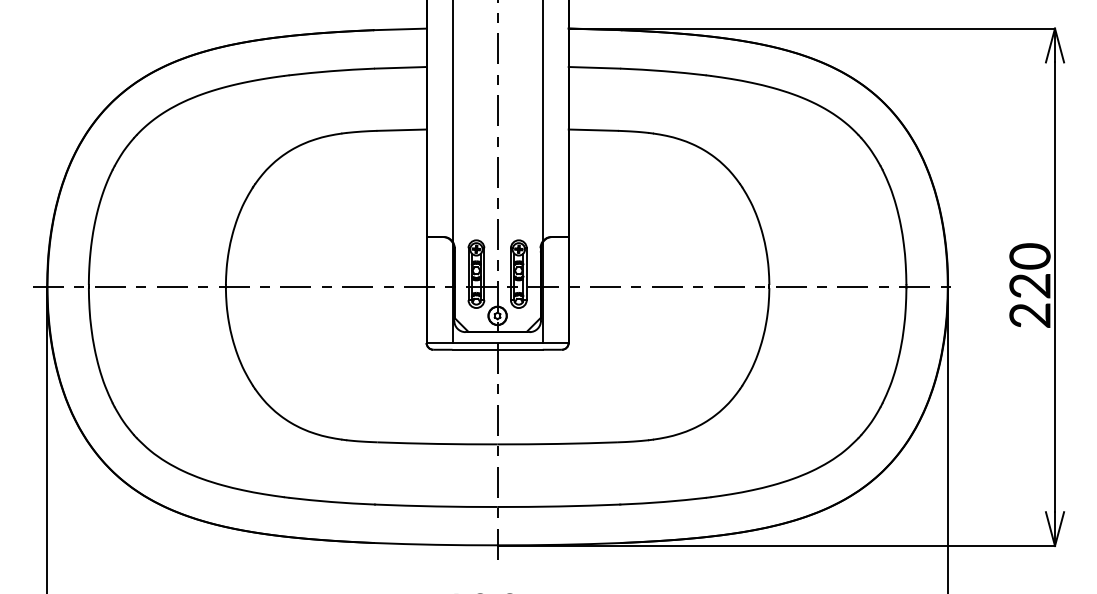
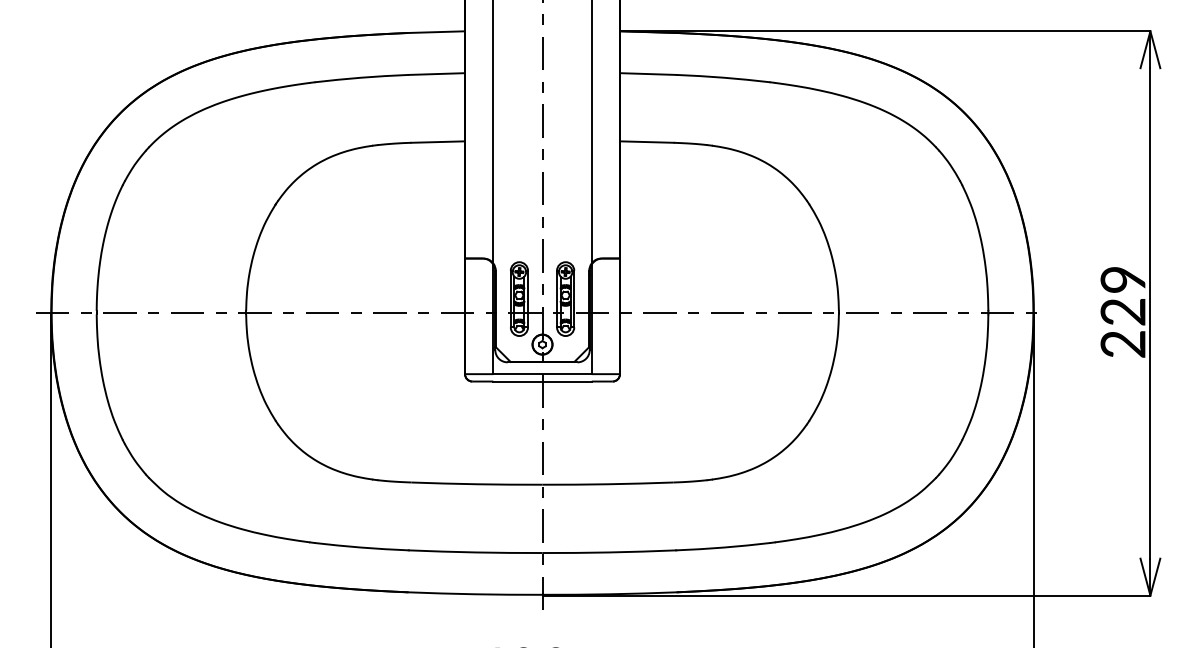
text: (1030, 256) -> (1123, 279), 220 -> 229

